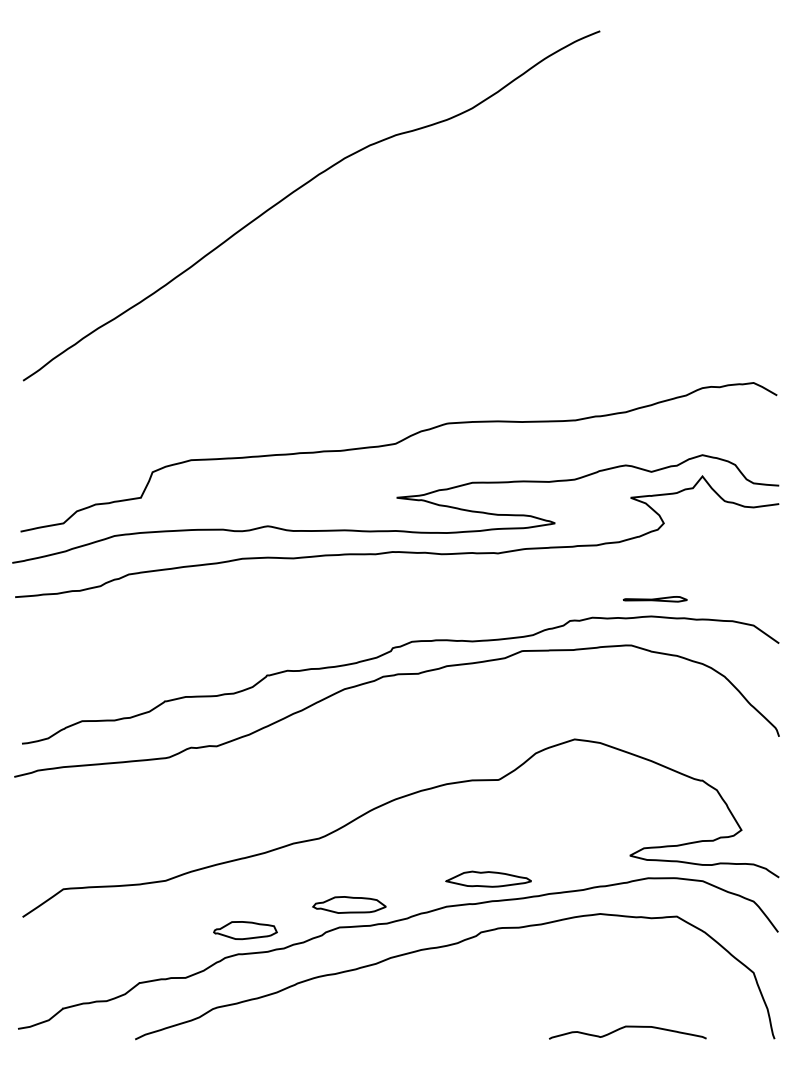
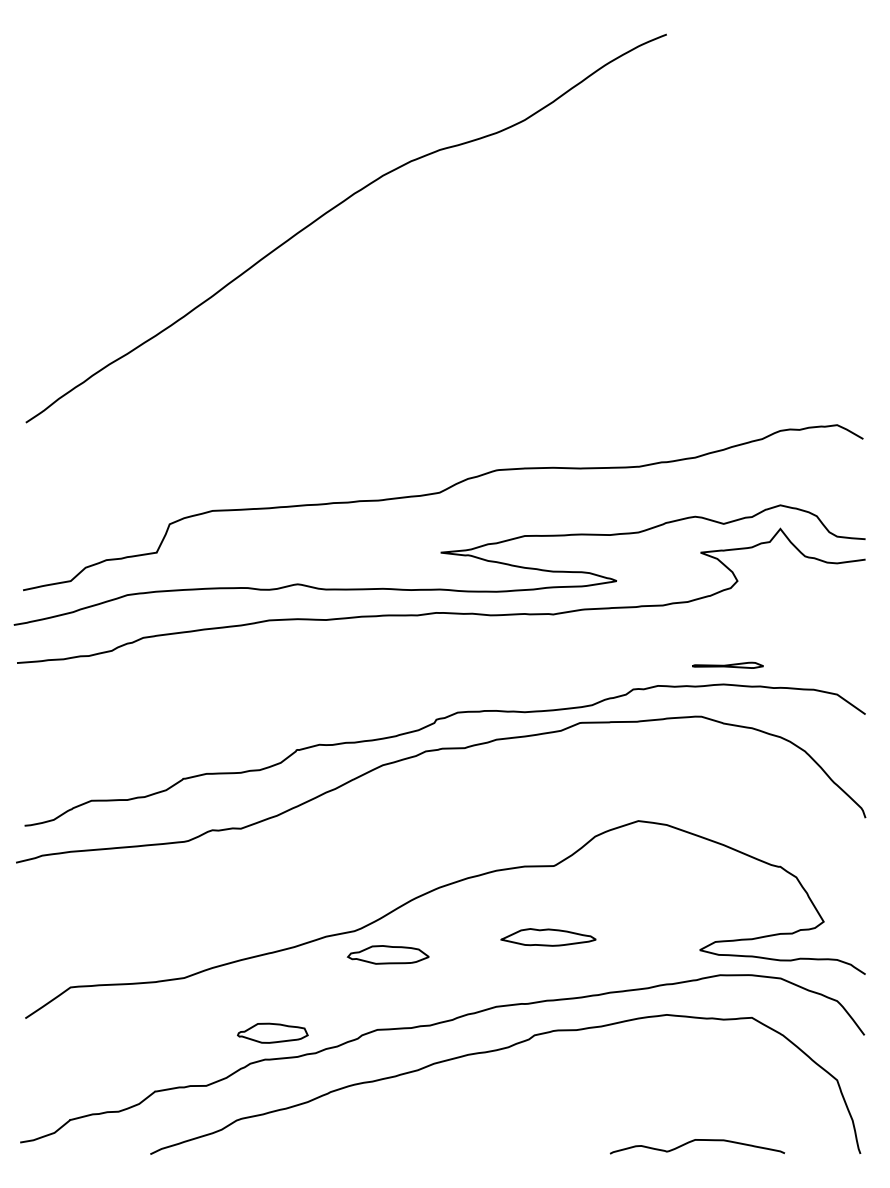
part: (488, 878) -> (548, 936), moved
part: (349, 904) -> (388, 954), moved

